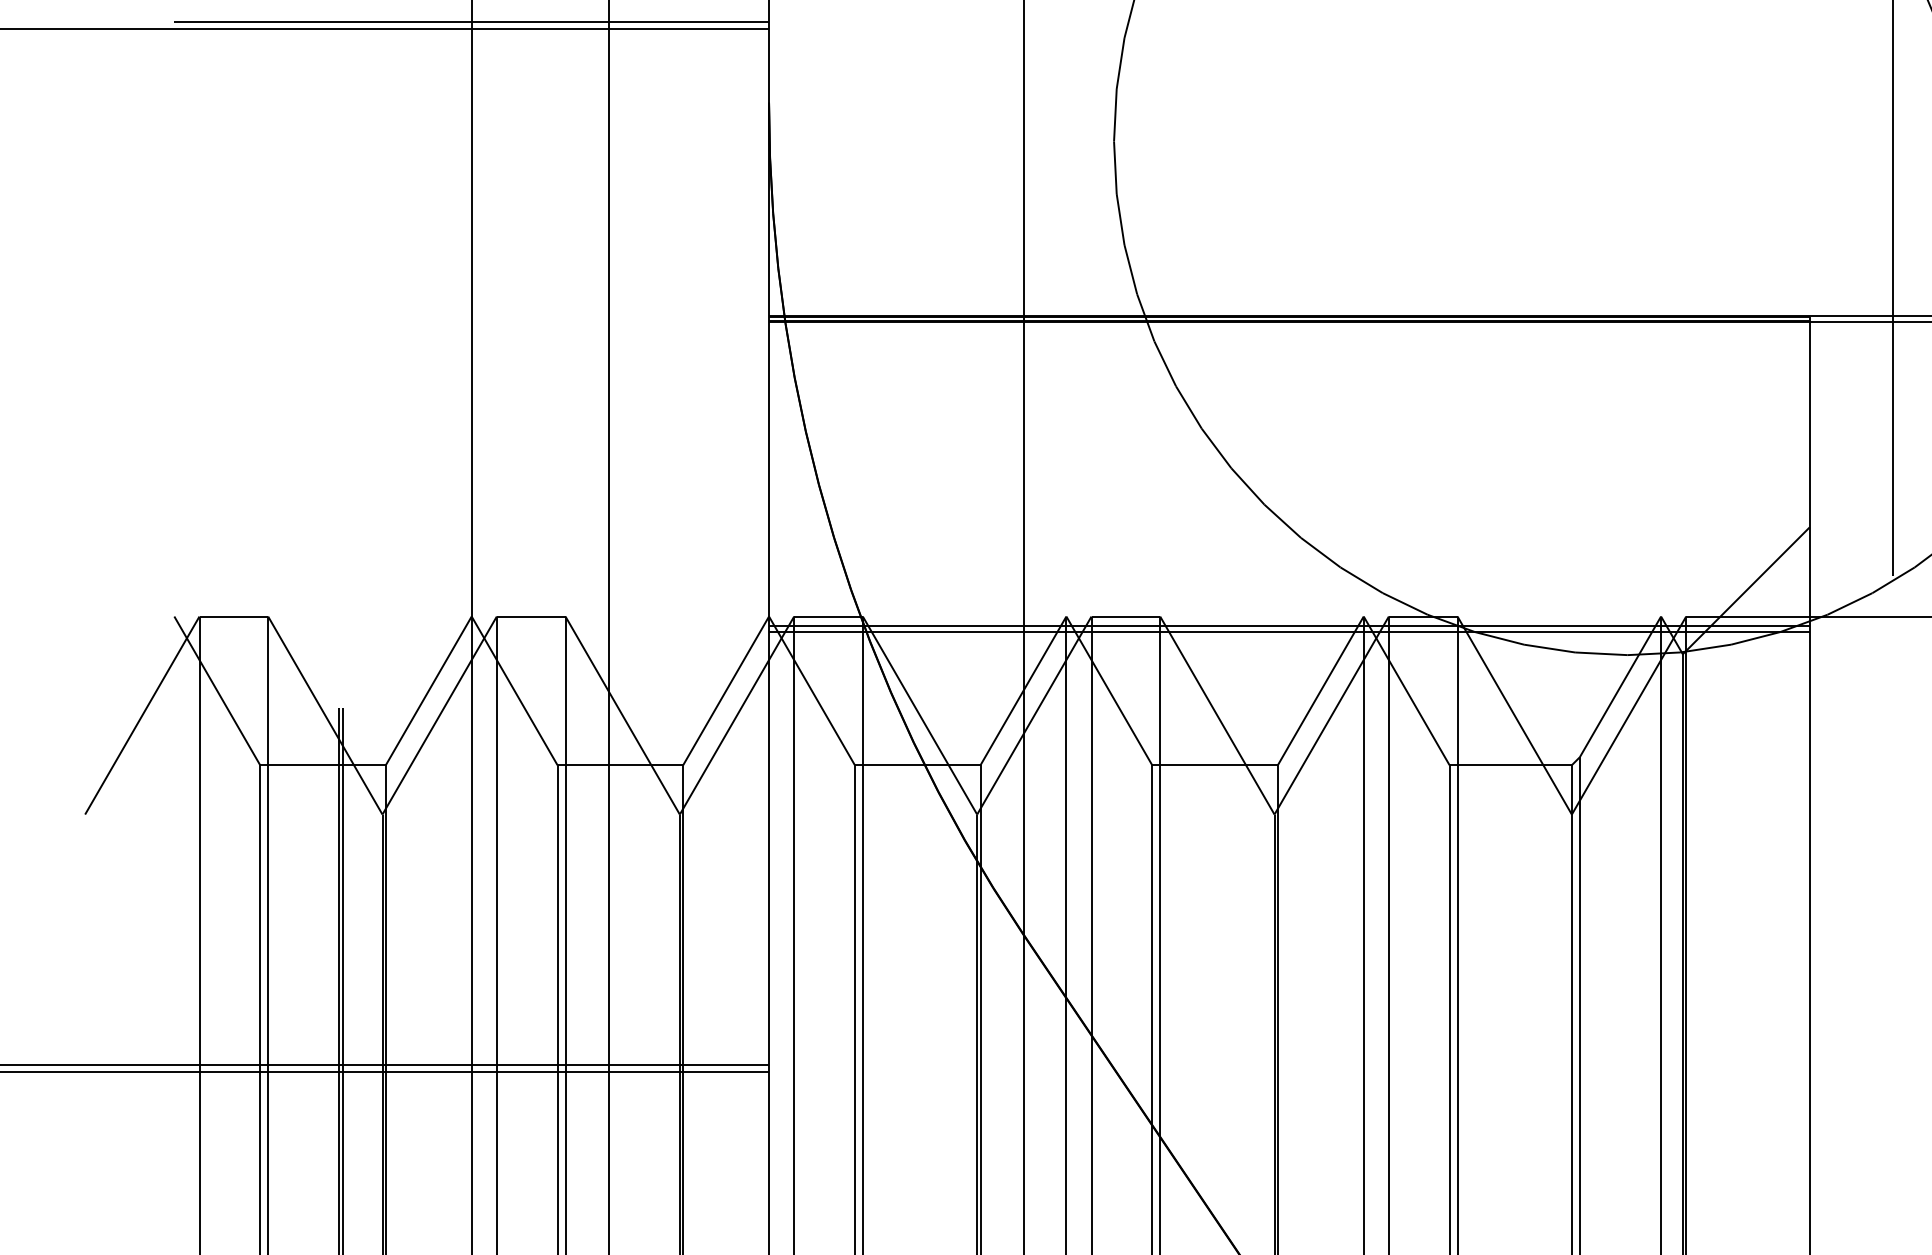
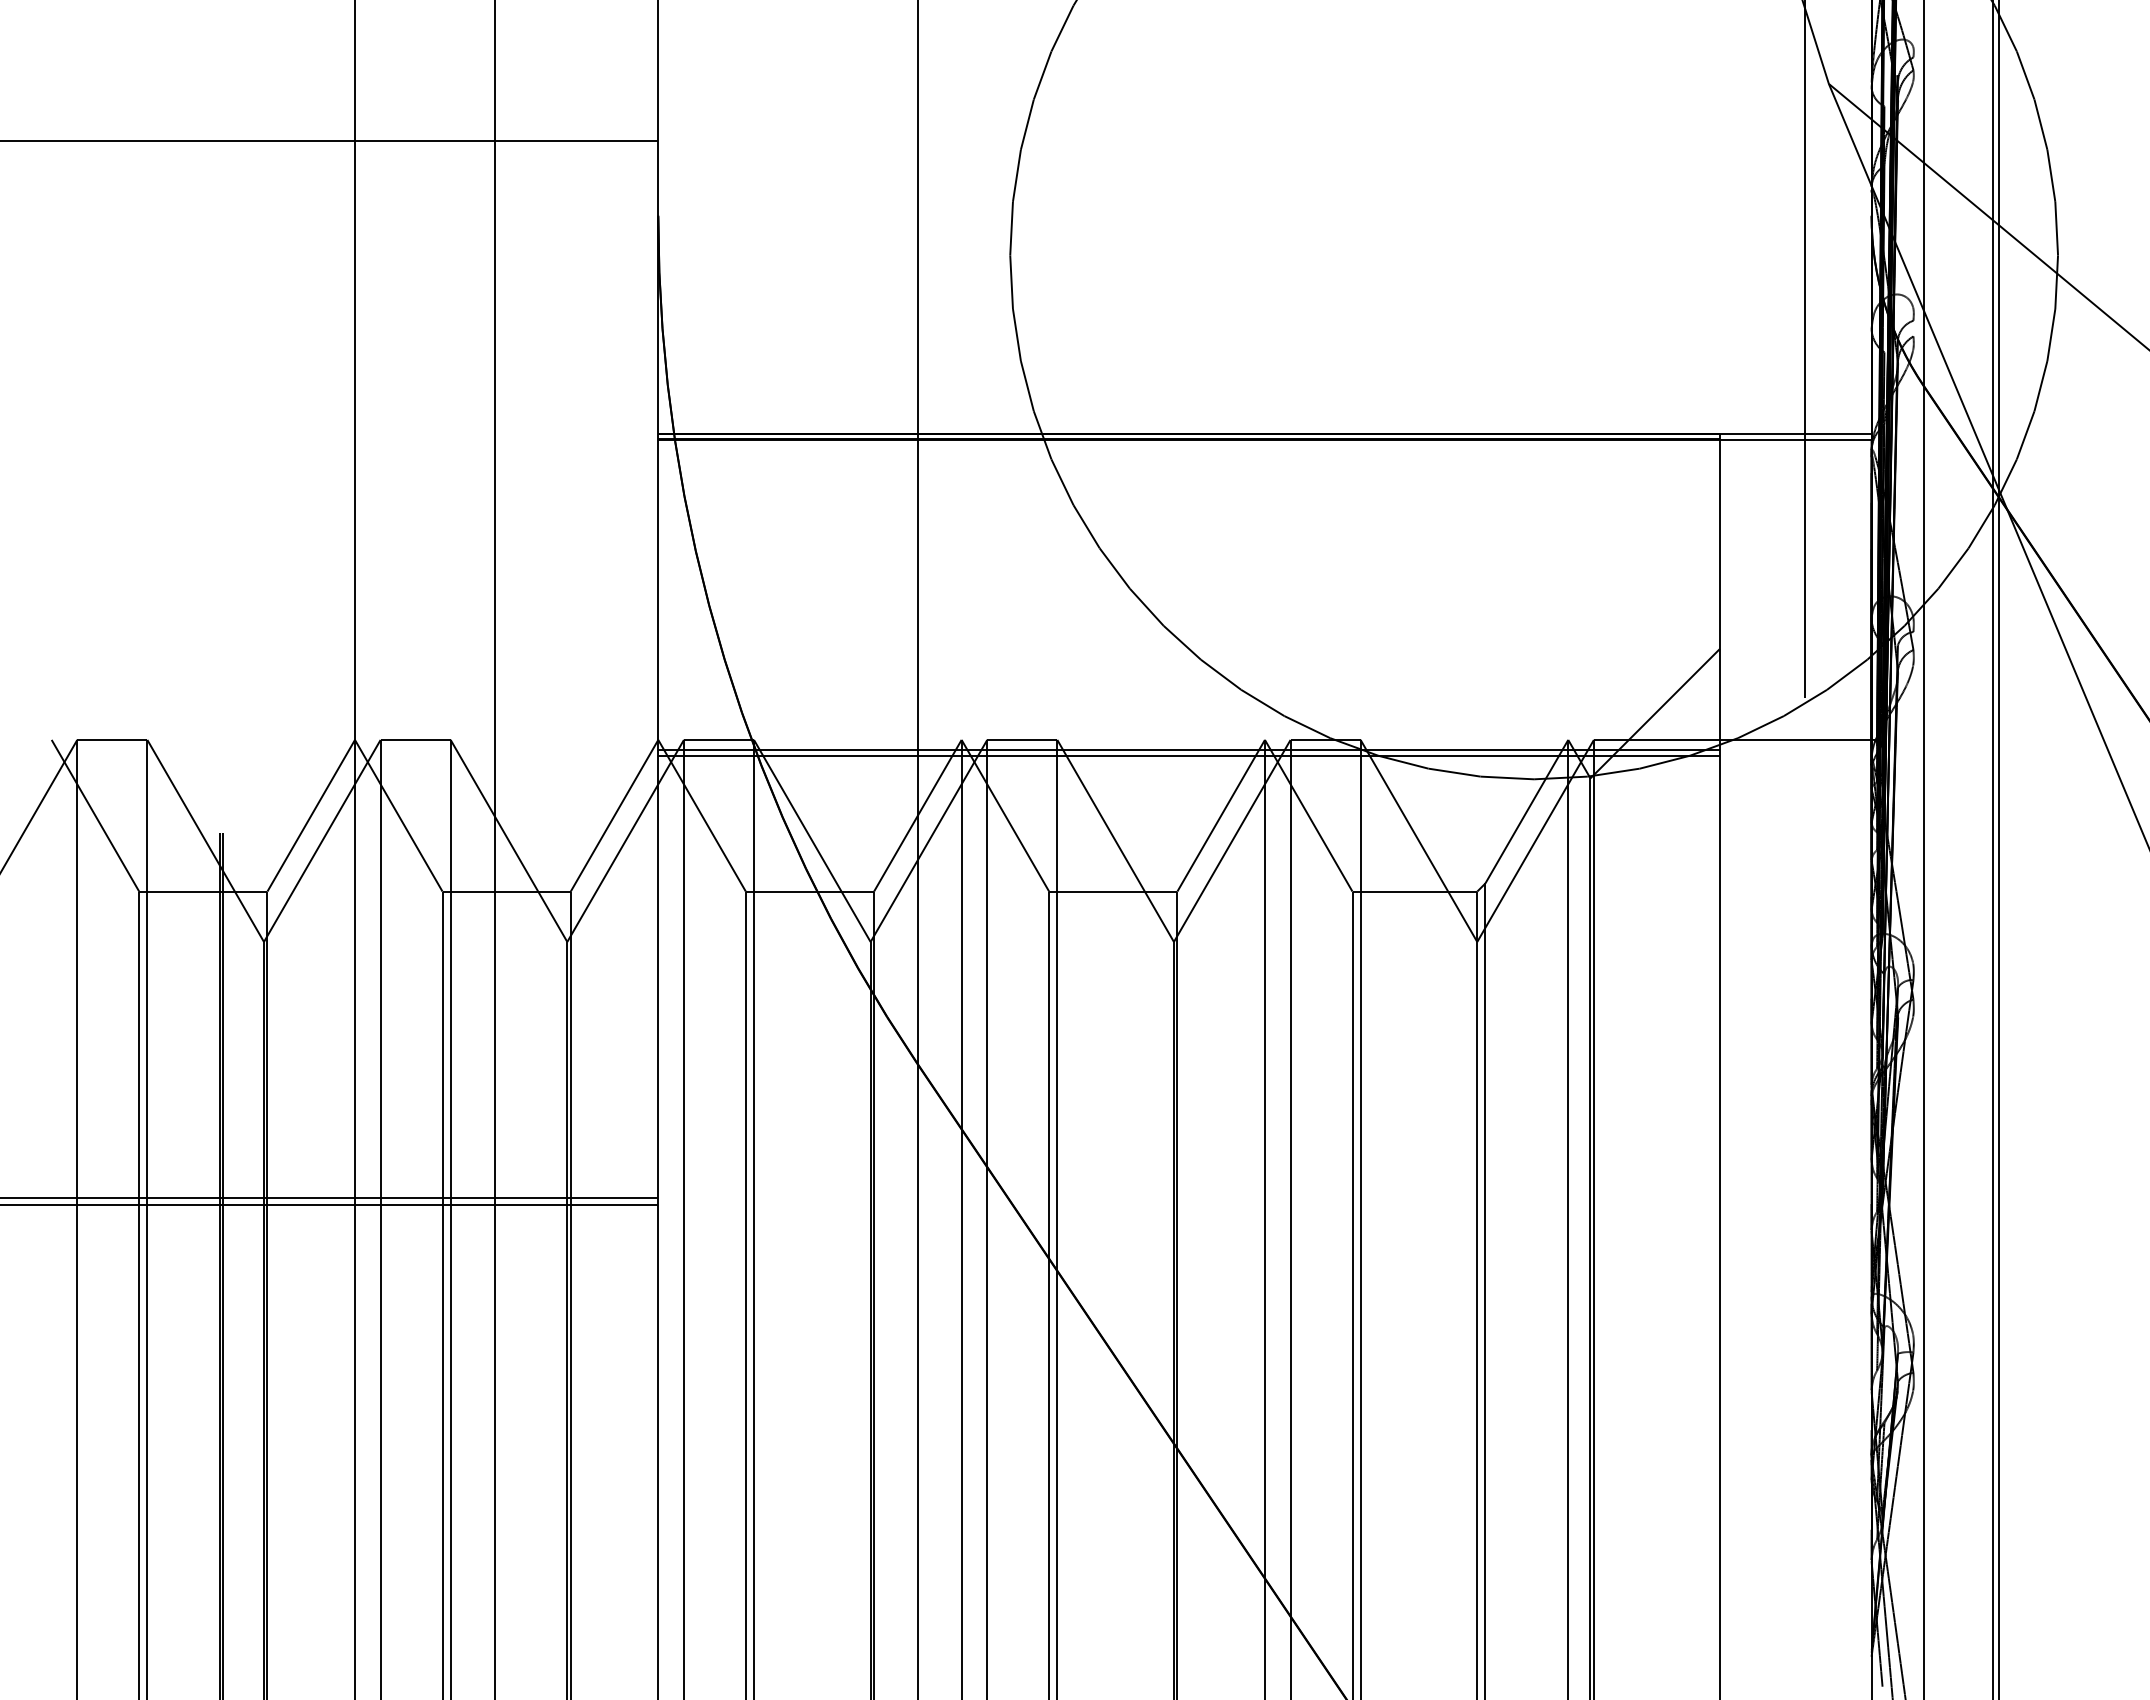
line: (471, 22) -> (354, 133), removed

